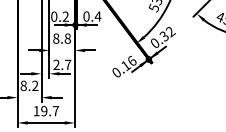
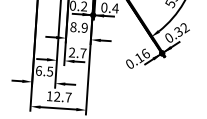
text: (67, 38) -> (84, 27), 8.8 -> 8.9
text: (29, 85) -> (44, 70), 8.2 -> 6.5
text: (44, 111) -> (57, 97), 19.7 -> 12.7

